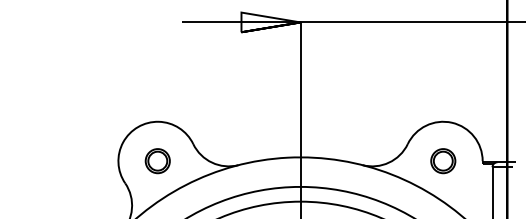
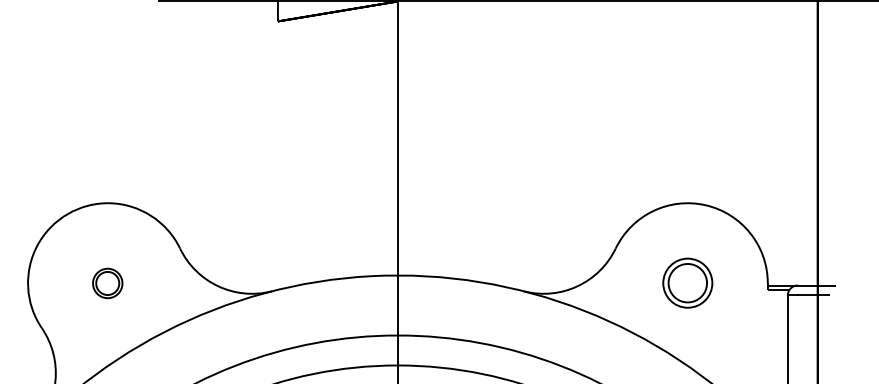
part: (157, 161) -> (107, 283), size x0.6

